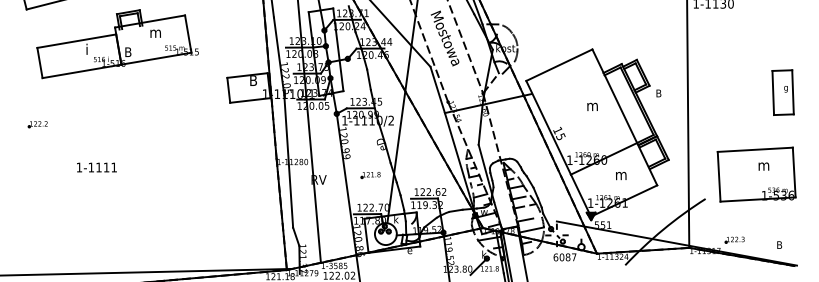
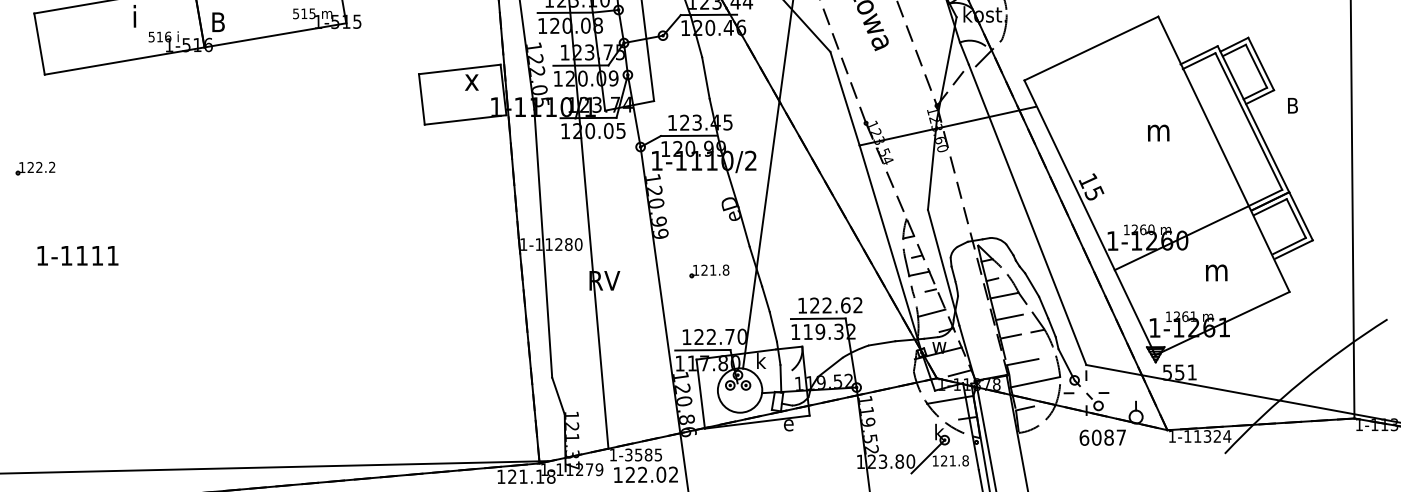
text: (253, 80) -> (471, 79), B -> x
line: (527, 147) -> (1026, 215), added
text: (96, 167) -> (77, 255), moved

